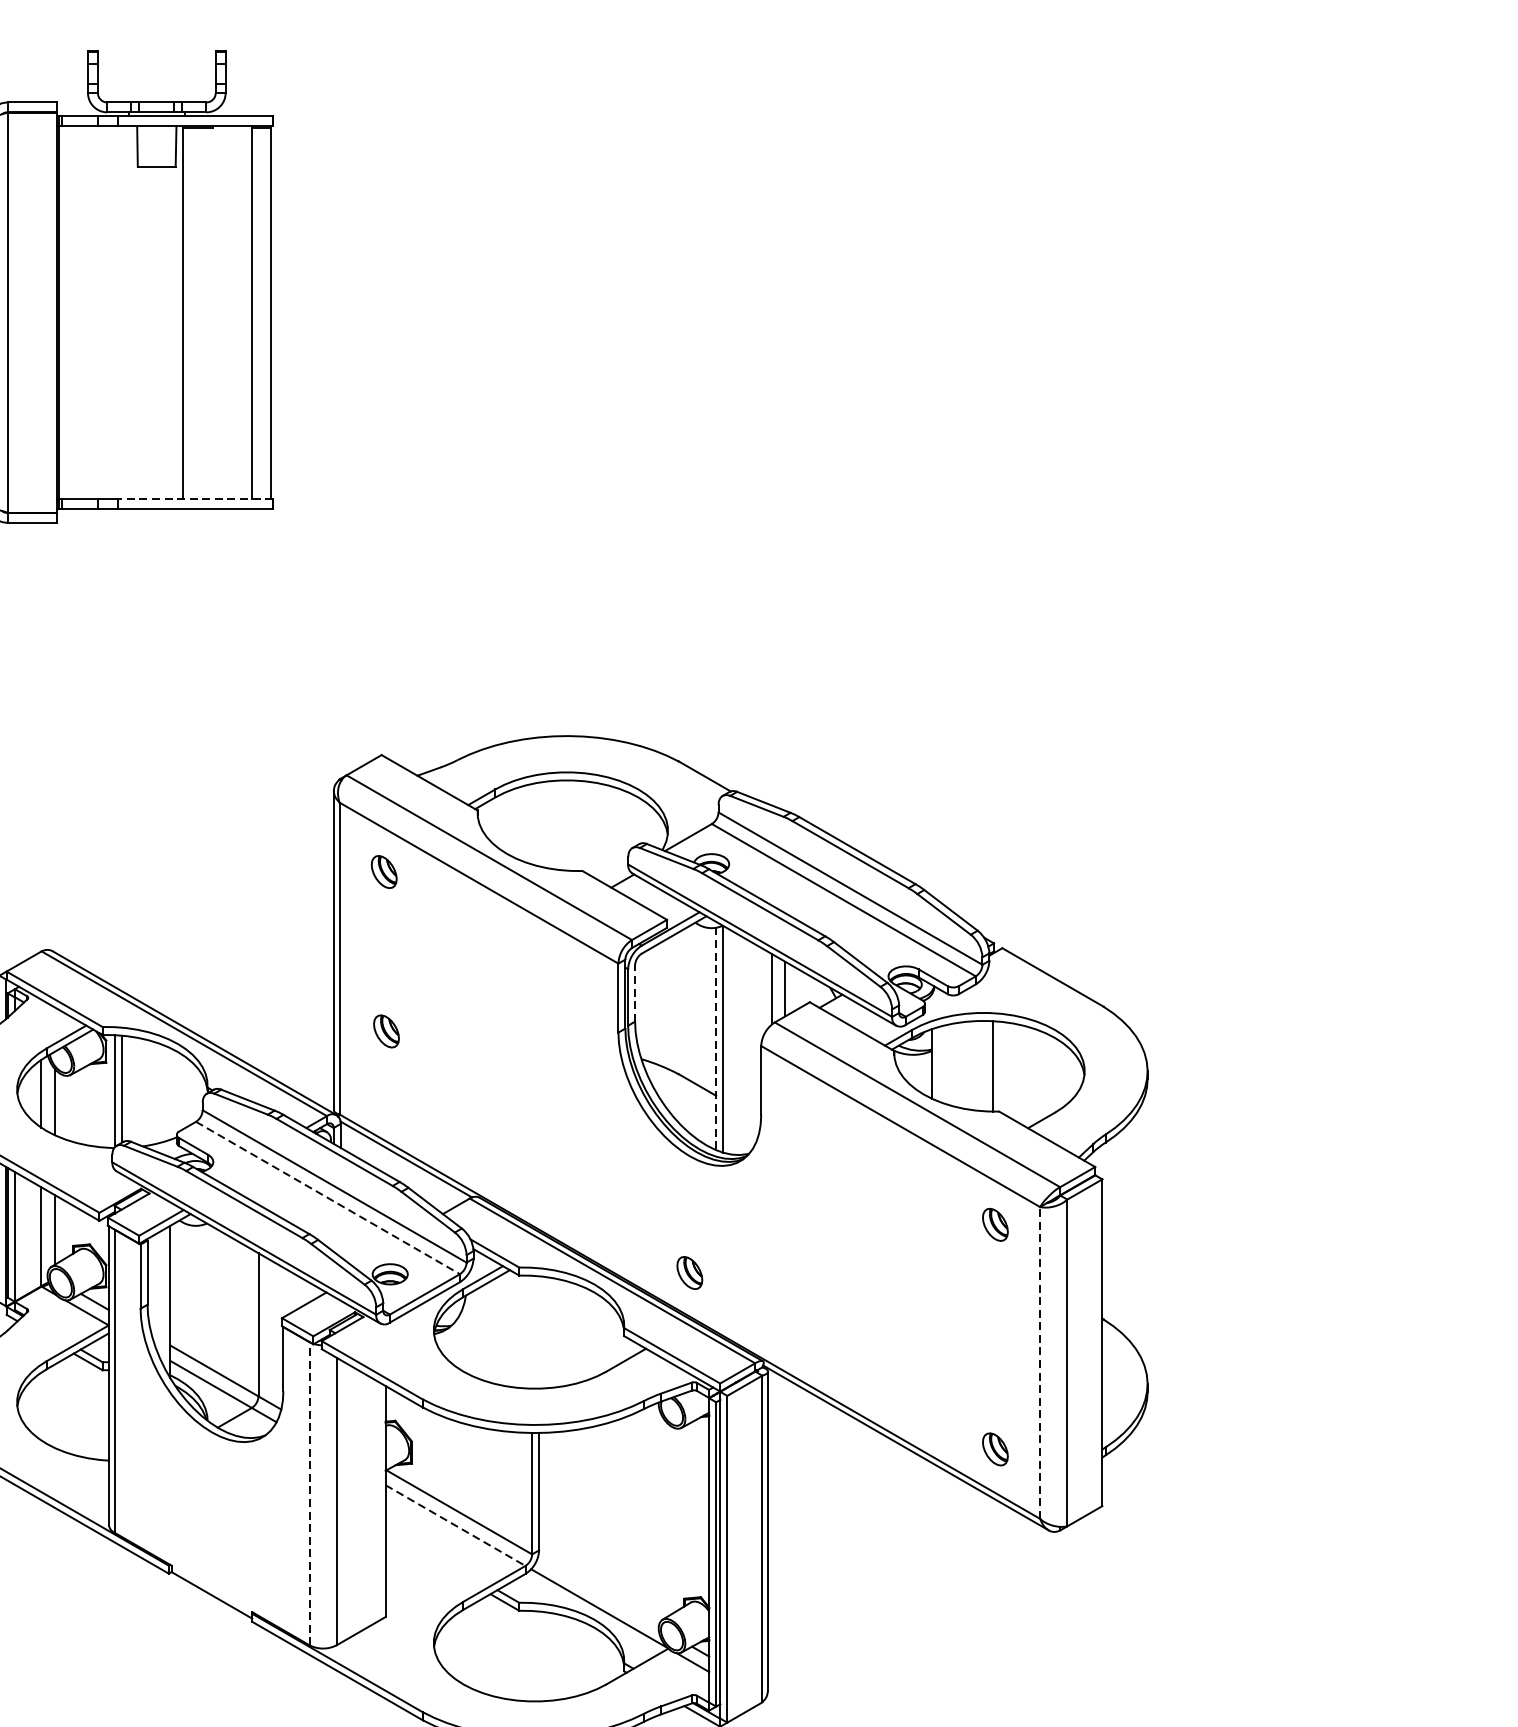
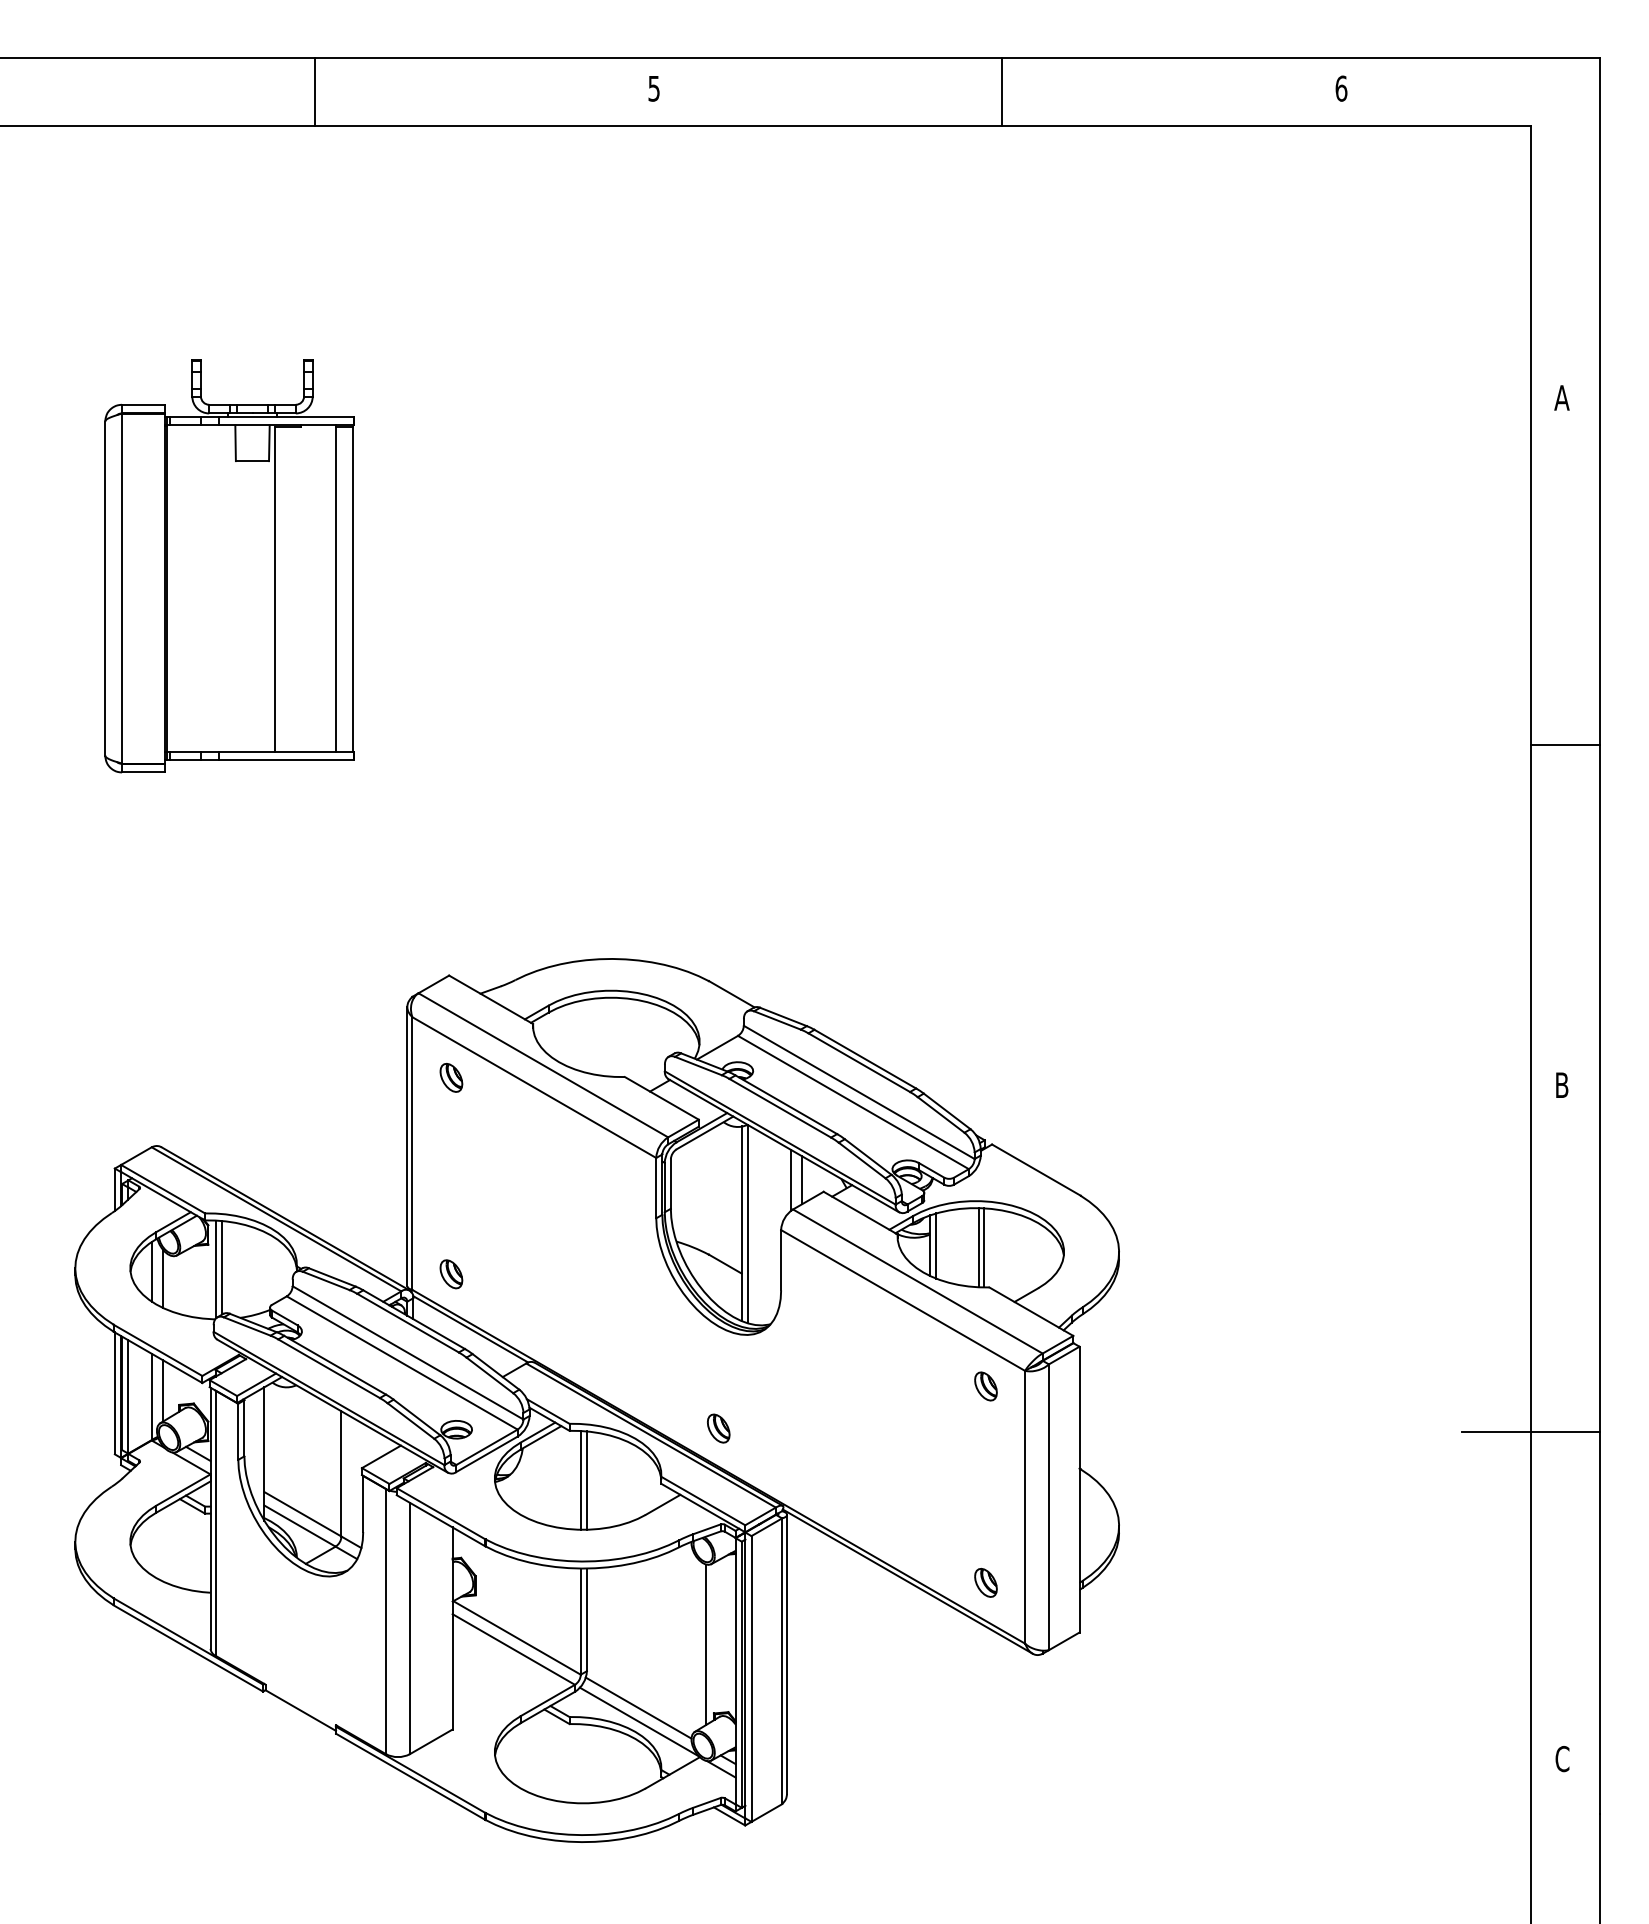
line: (195, 498) -> (286, 751), dashed -> solid
line: (634, 993) -> (670, 1184), dashed -> solid
part: (386, 1031) -> (451, 1274), moved
line: (715, 1039) -> (741, 1224), dashed -> solid
line: (938, 1063) -> (936, 1245), added
line: (986, 1065) -> (978, 1247), added
line: (328, 1198) -> (402, 1363), dashed -> solid
line: (531, 1332) -> (580, 1480), added
line: (538, 1332) -> (586, 1480), added
line: (1040, 1362) -> (1025, 1506), dashed -> solid
line: (310, 1493) -> (386, 1621), dashed -> solid
line: (674, 1519) -> (705, 1644), added
line: (455, 1525) -> (513, 1649), dashed -> solid
line: (598, 1591) -> (638, 1707), added

